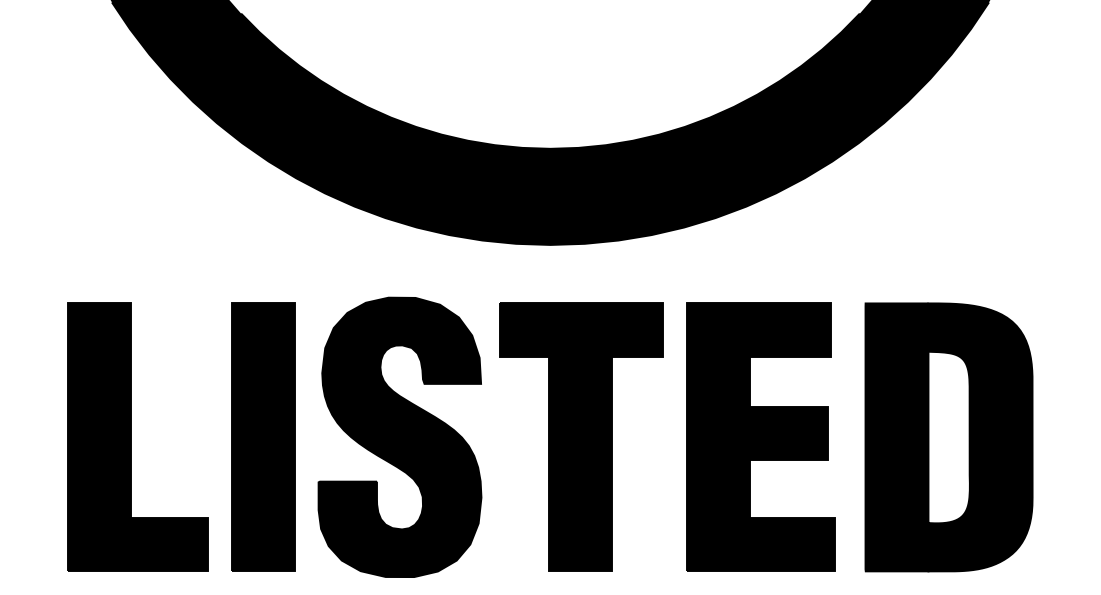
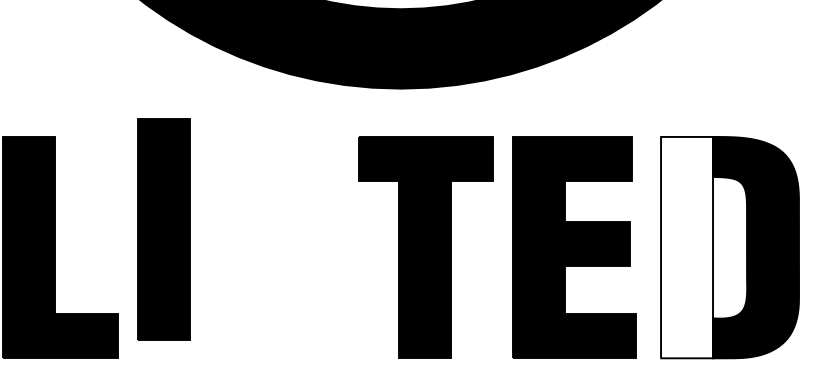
part: (263, 436) -> (163, 228), moved
part: (399, 436) -> (276, 246), removed
fill: (896, 437) -> (686, 247), removed

